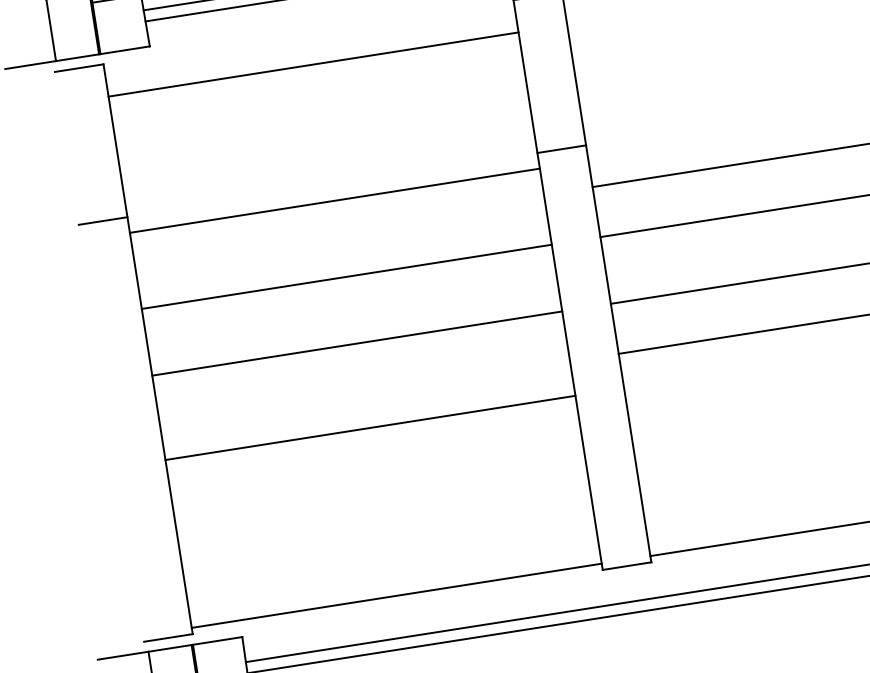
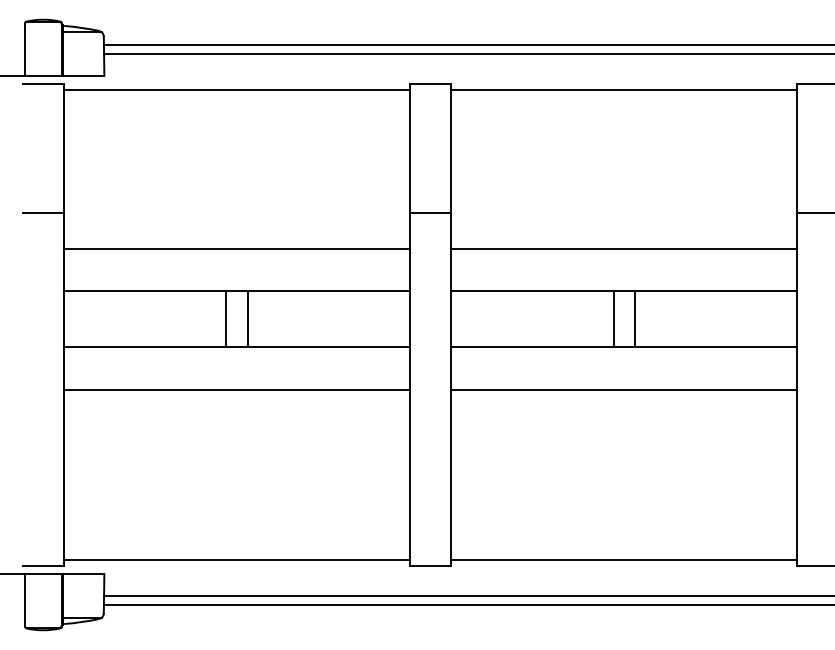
line: (312, 64) -> (236, 89), moved
line: (334, 200) -> (236, 248), moved
line: (822, 235) -> (634, 318), added
line: (797, 239) -> (613, 318), added
line: (364, 307) -> (247, 318), added
line: (339, 311) -> (226, 318), added
line: (369, 427) -> (236, 389), moved

